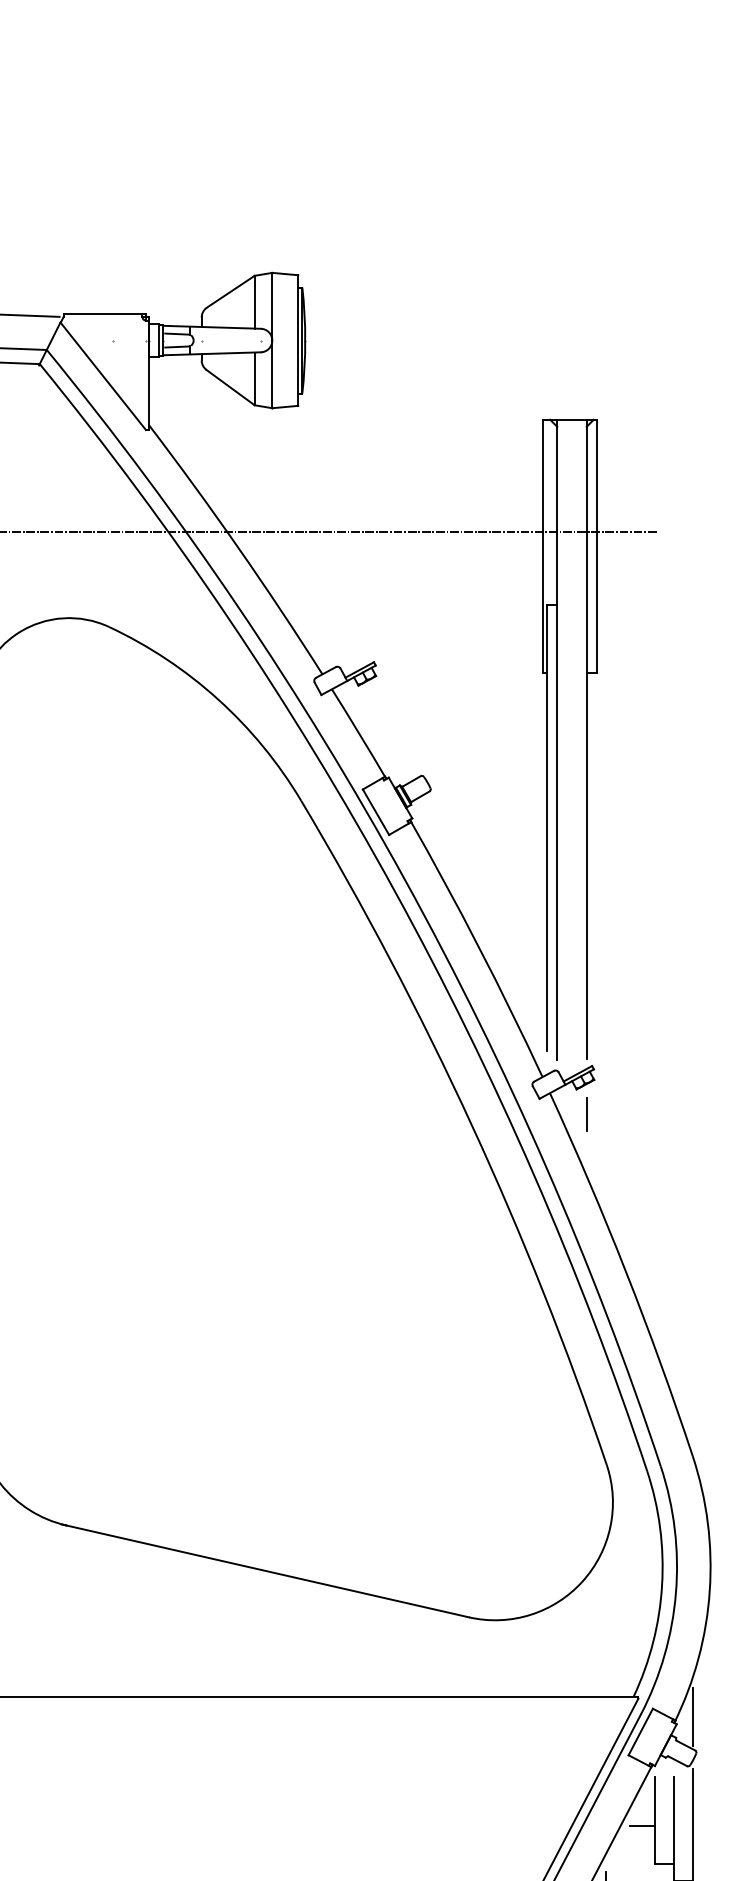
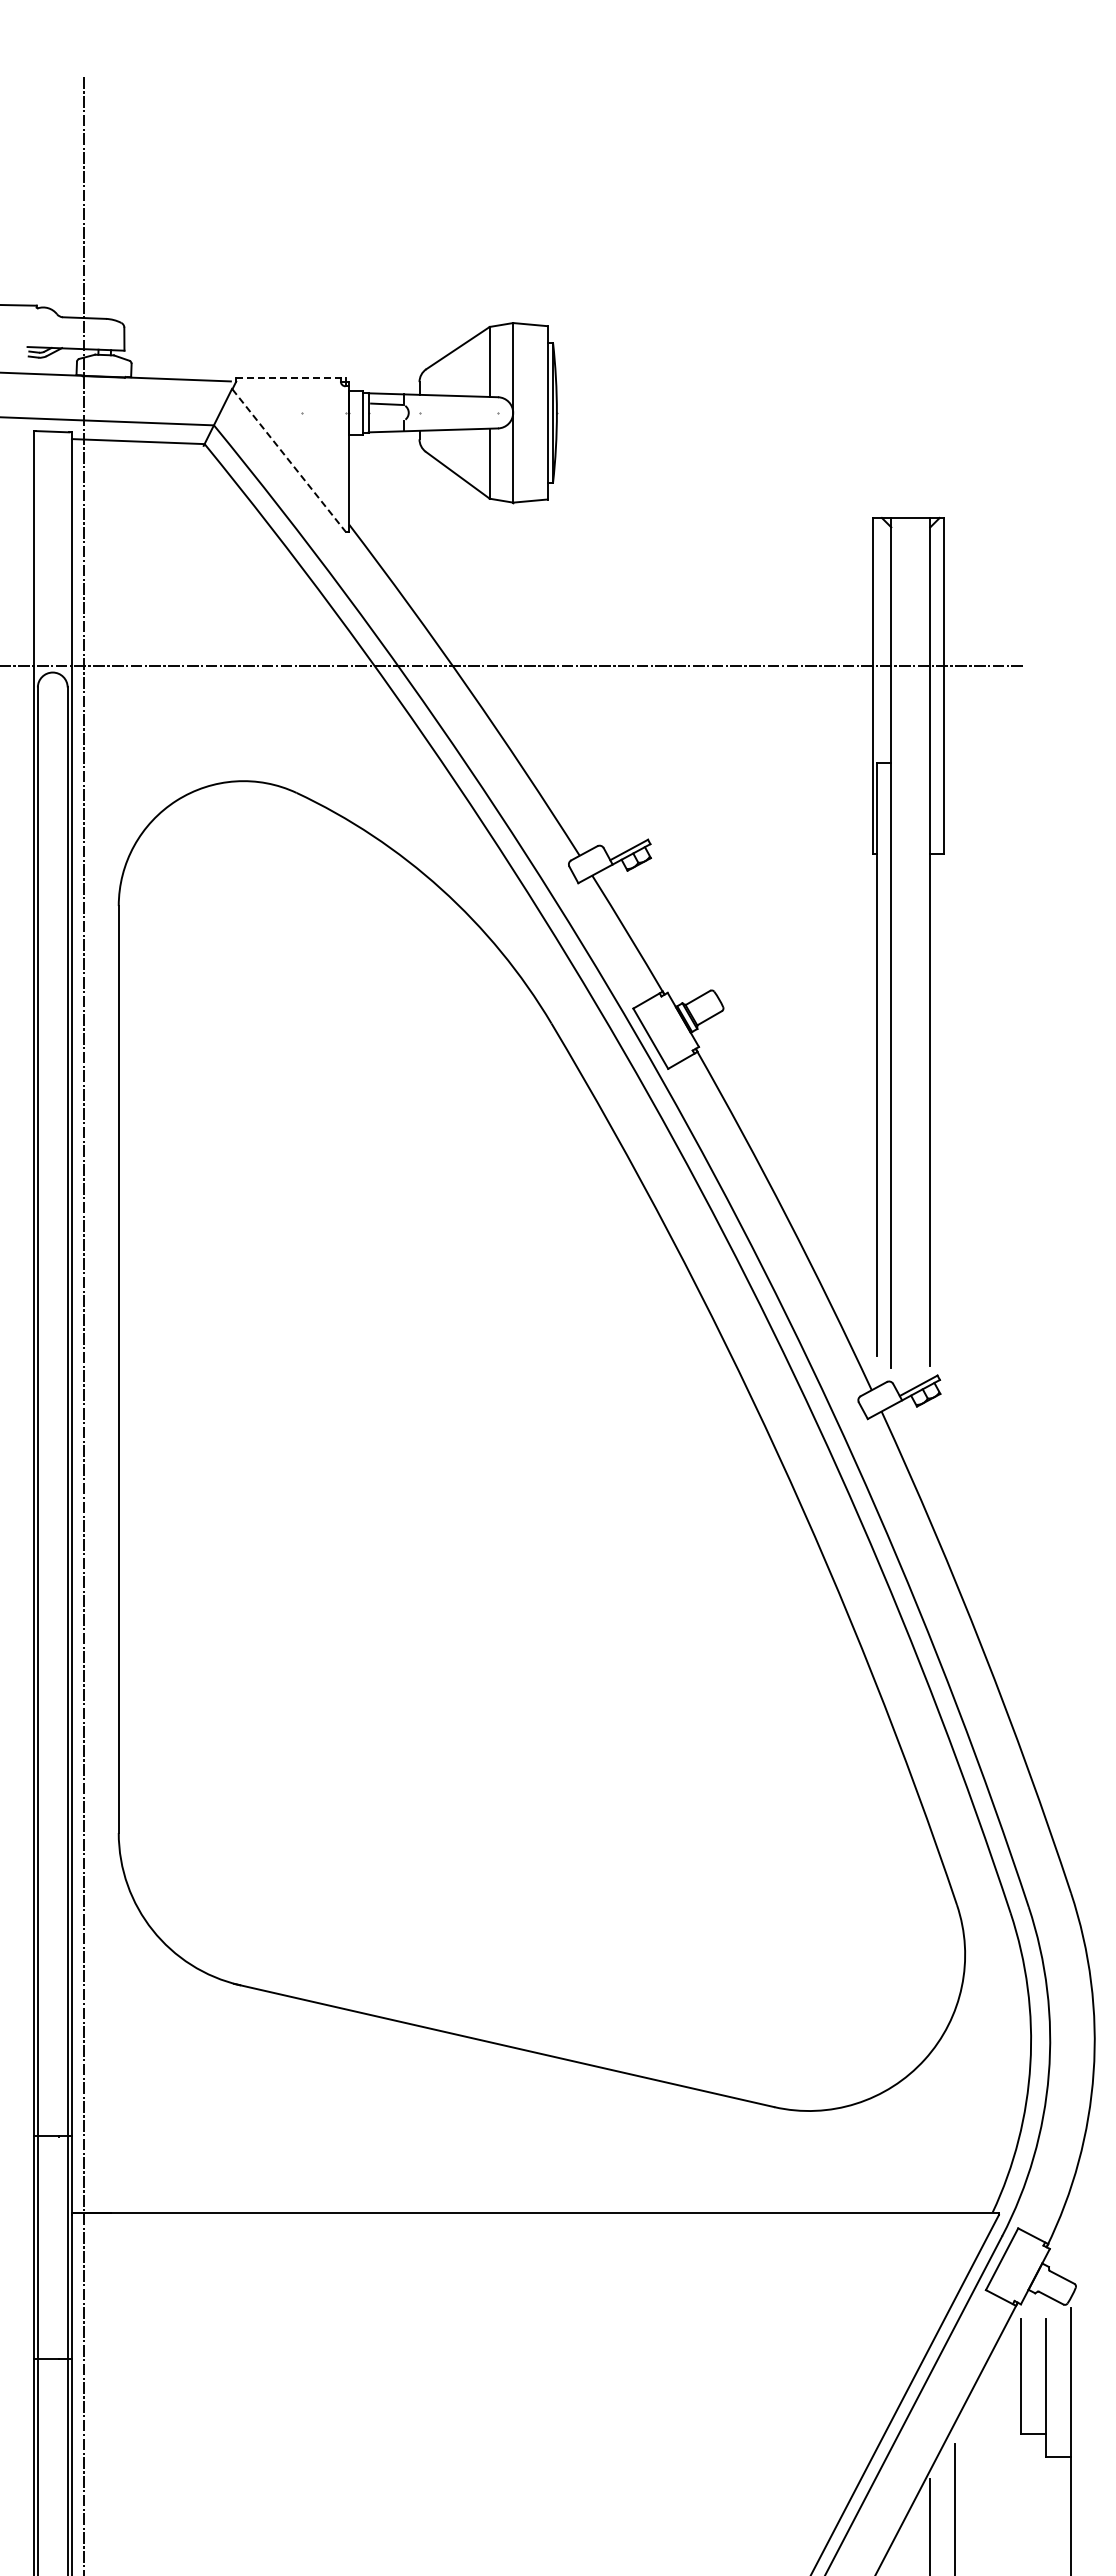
line: (104, 314) -> (290, 378), solid -> dashed
line: (176, 347) -> (386, 421), removed
line: (102, 376) -> (288, 460), solid -> dashed
line: (586, 1114) -> (929, 1439), removed
line: (692, 1717) -> (1070, 2239), removed
line: (641, 1825) -> (1003, 2383), removed

